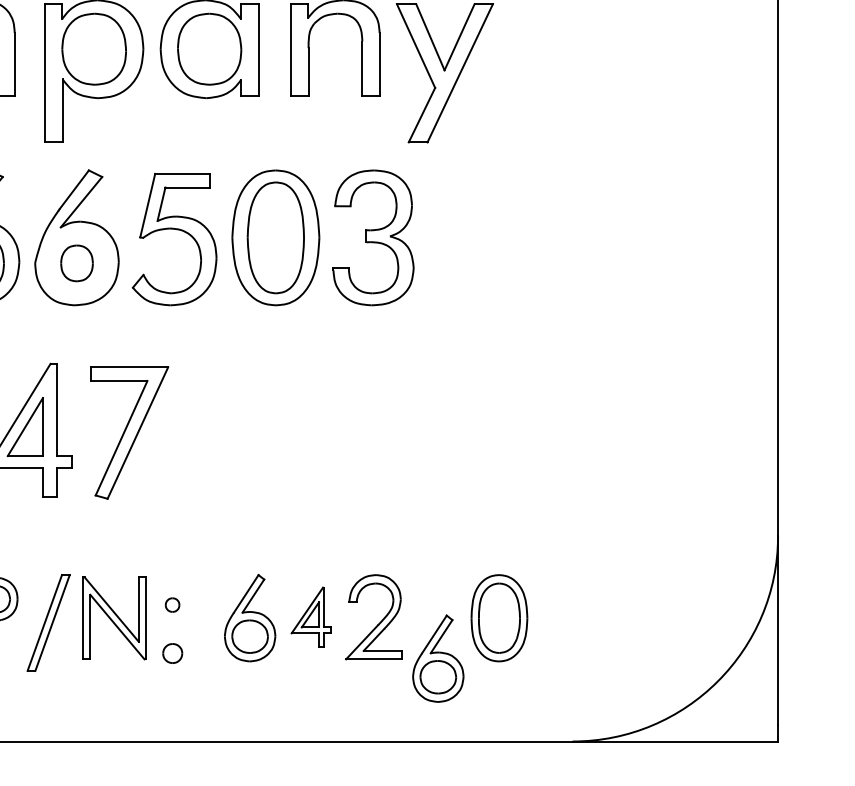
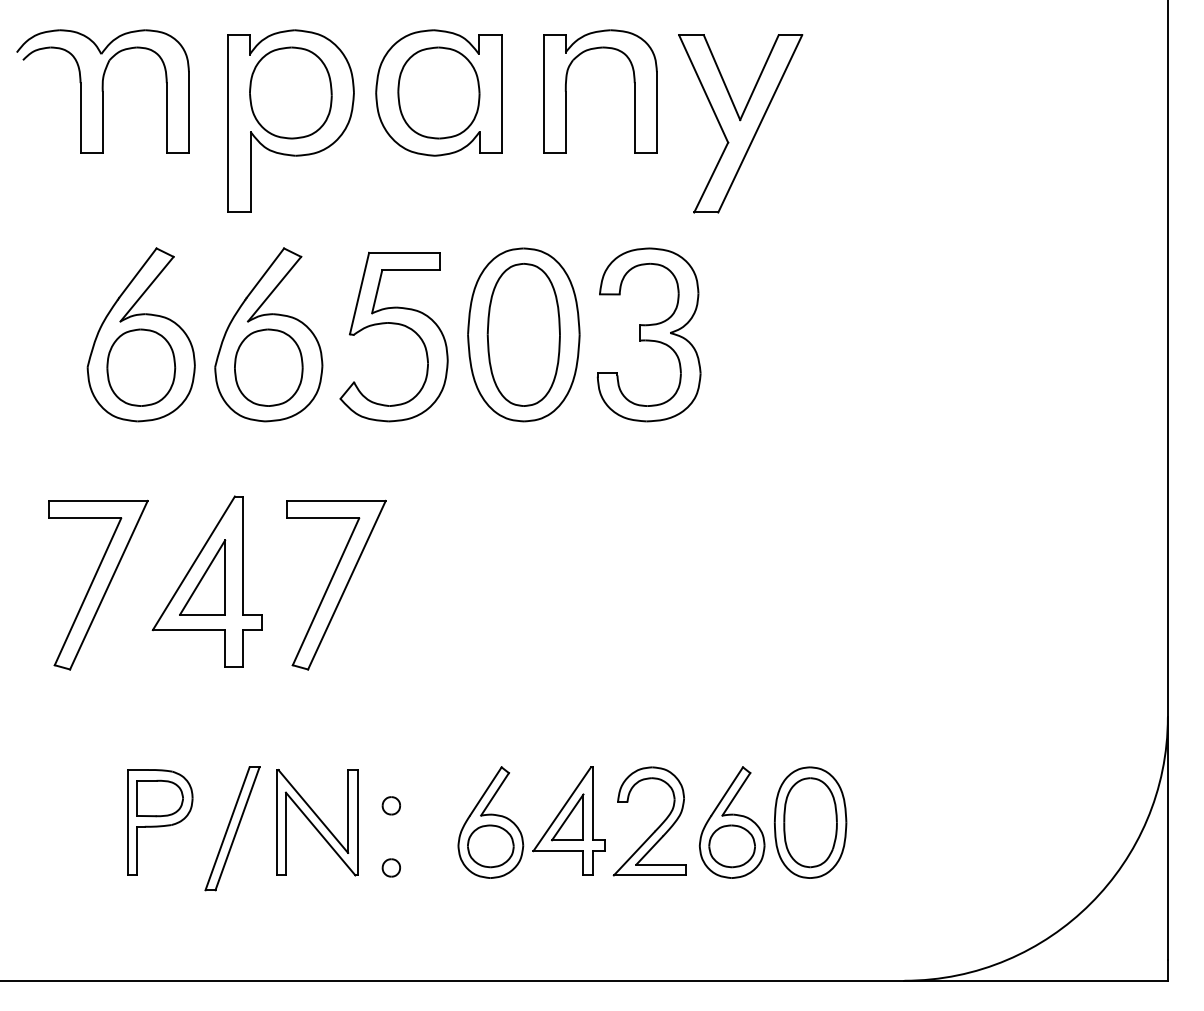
part: (76, 263) -> (268, 367), size x1.67
part: (310, 616) -> (568, 820), size x1.43
part: (171, 653) -> (390, 867), size x0.71
part: (437, 658) -> (731, 822), moved

